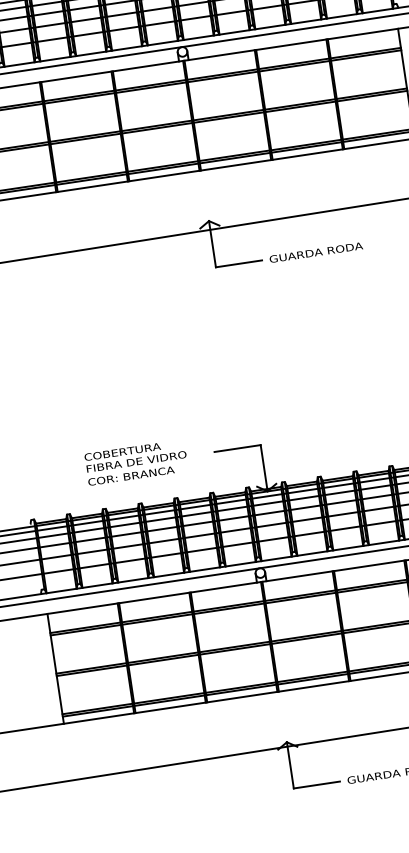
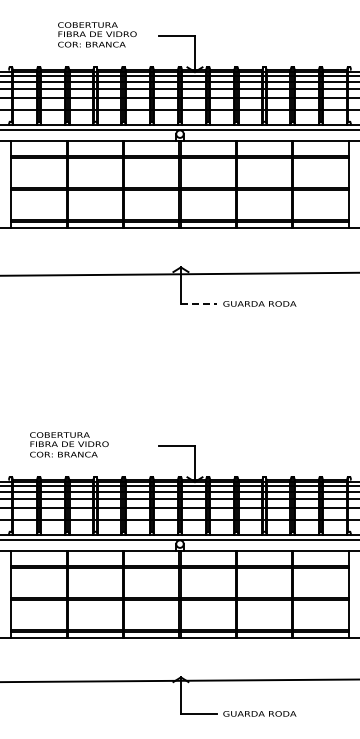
line: (239, 263) -> (199, 303), solid -> dashed
text: (136, 462) -> (69, 444), moved

